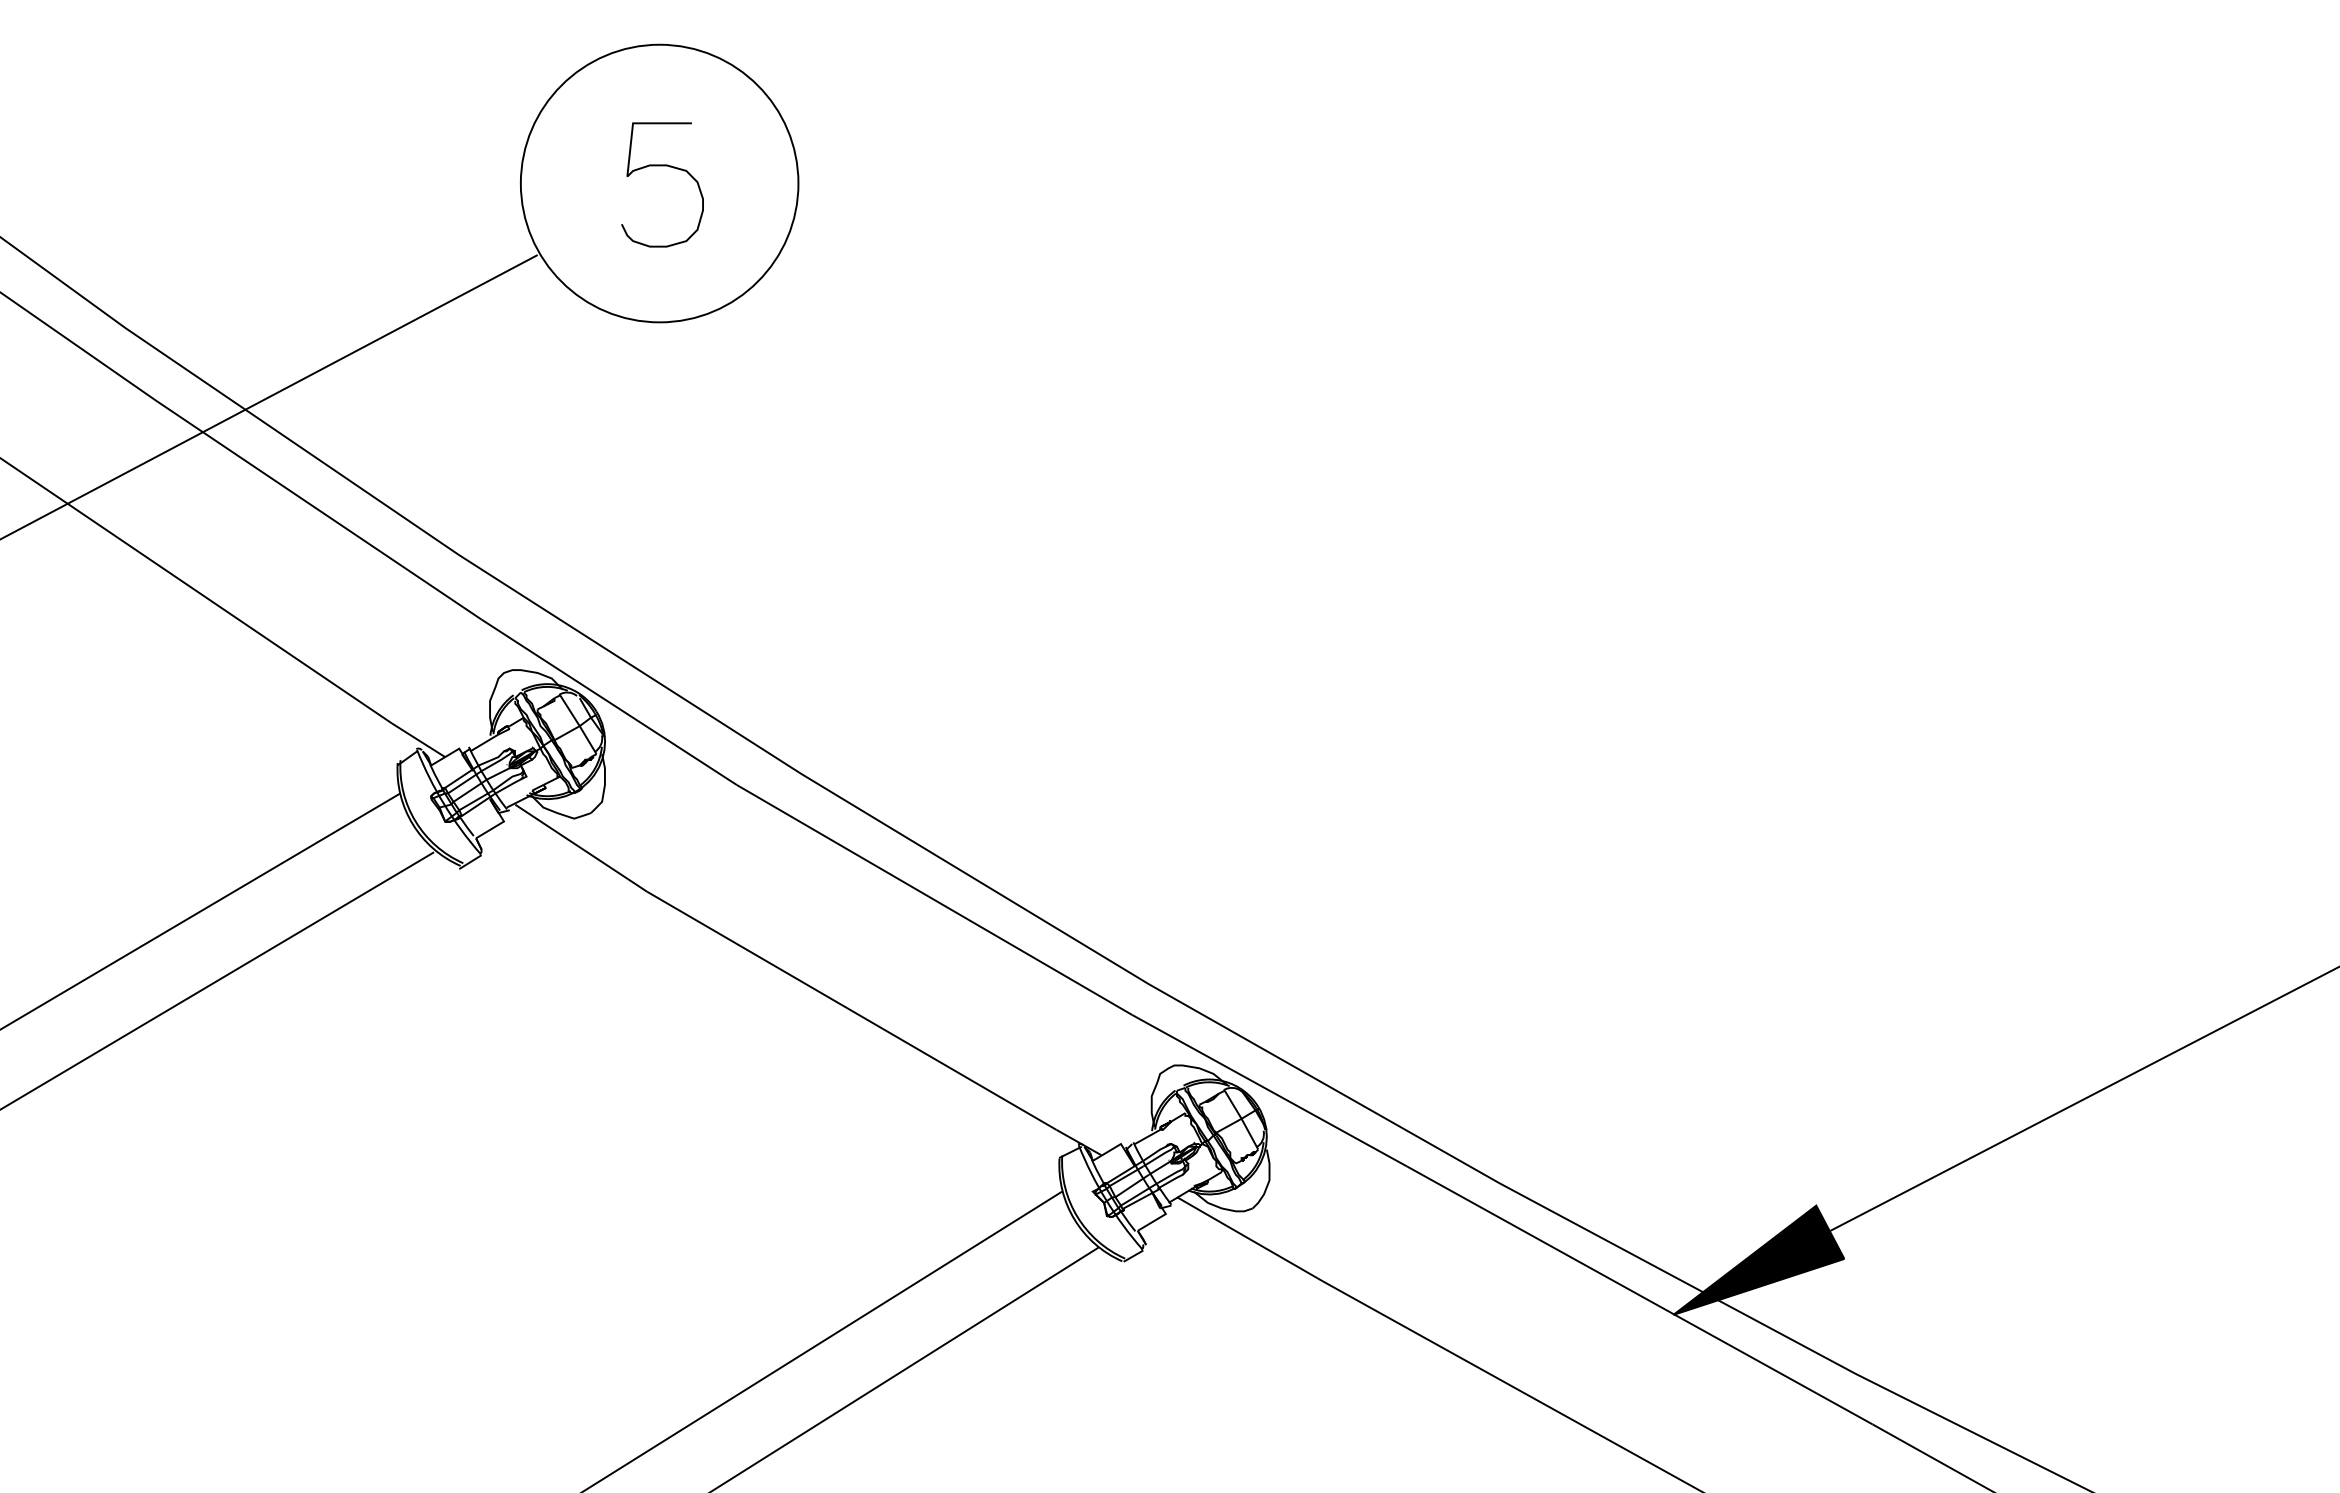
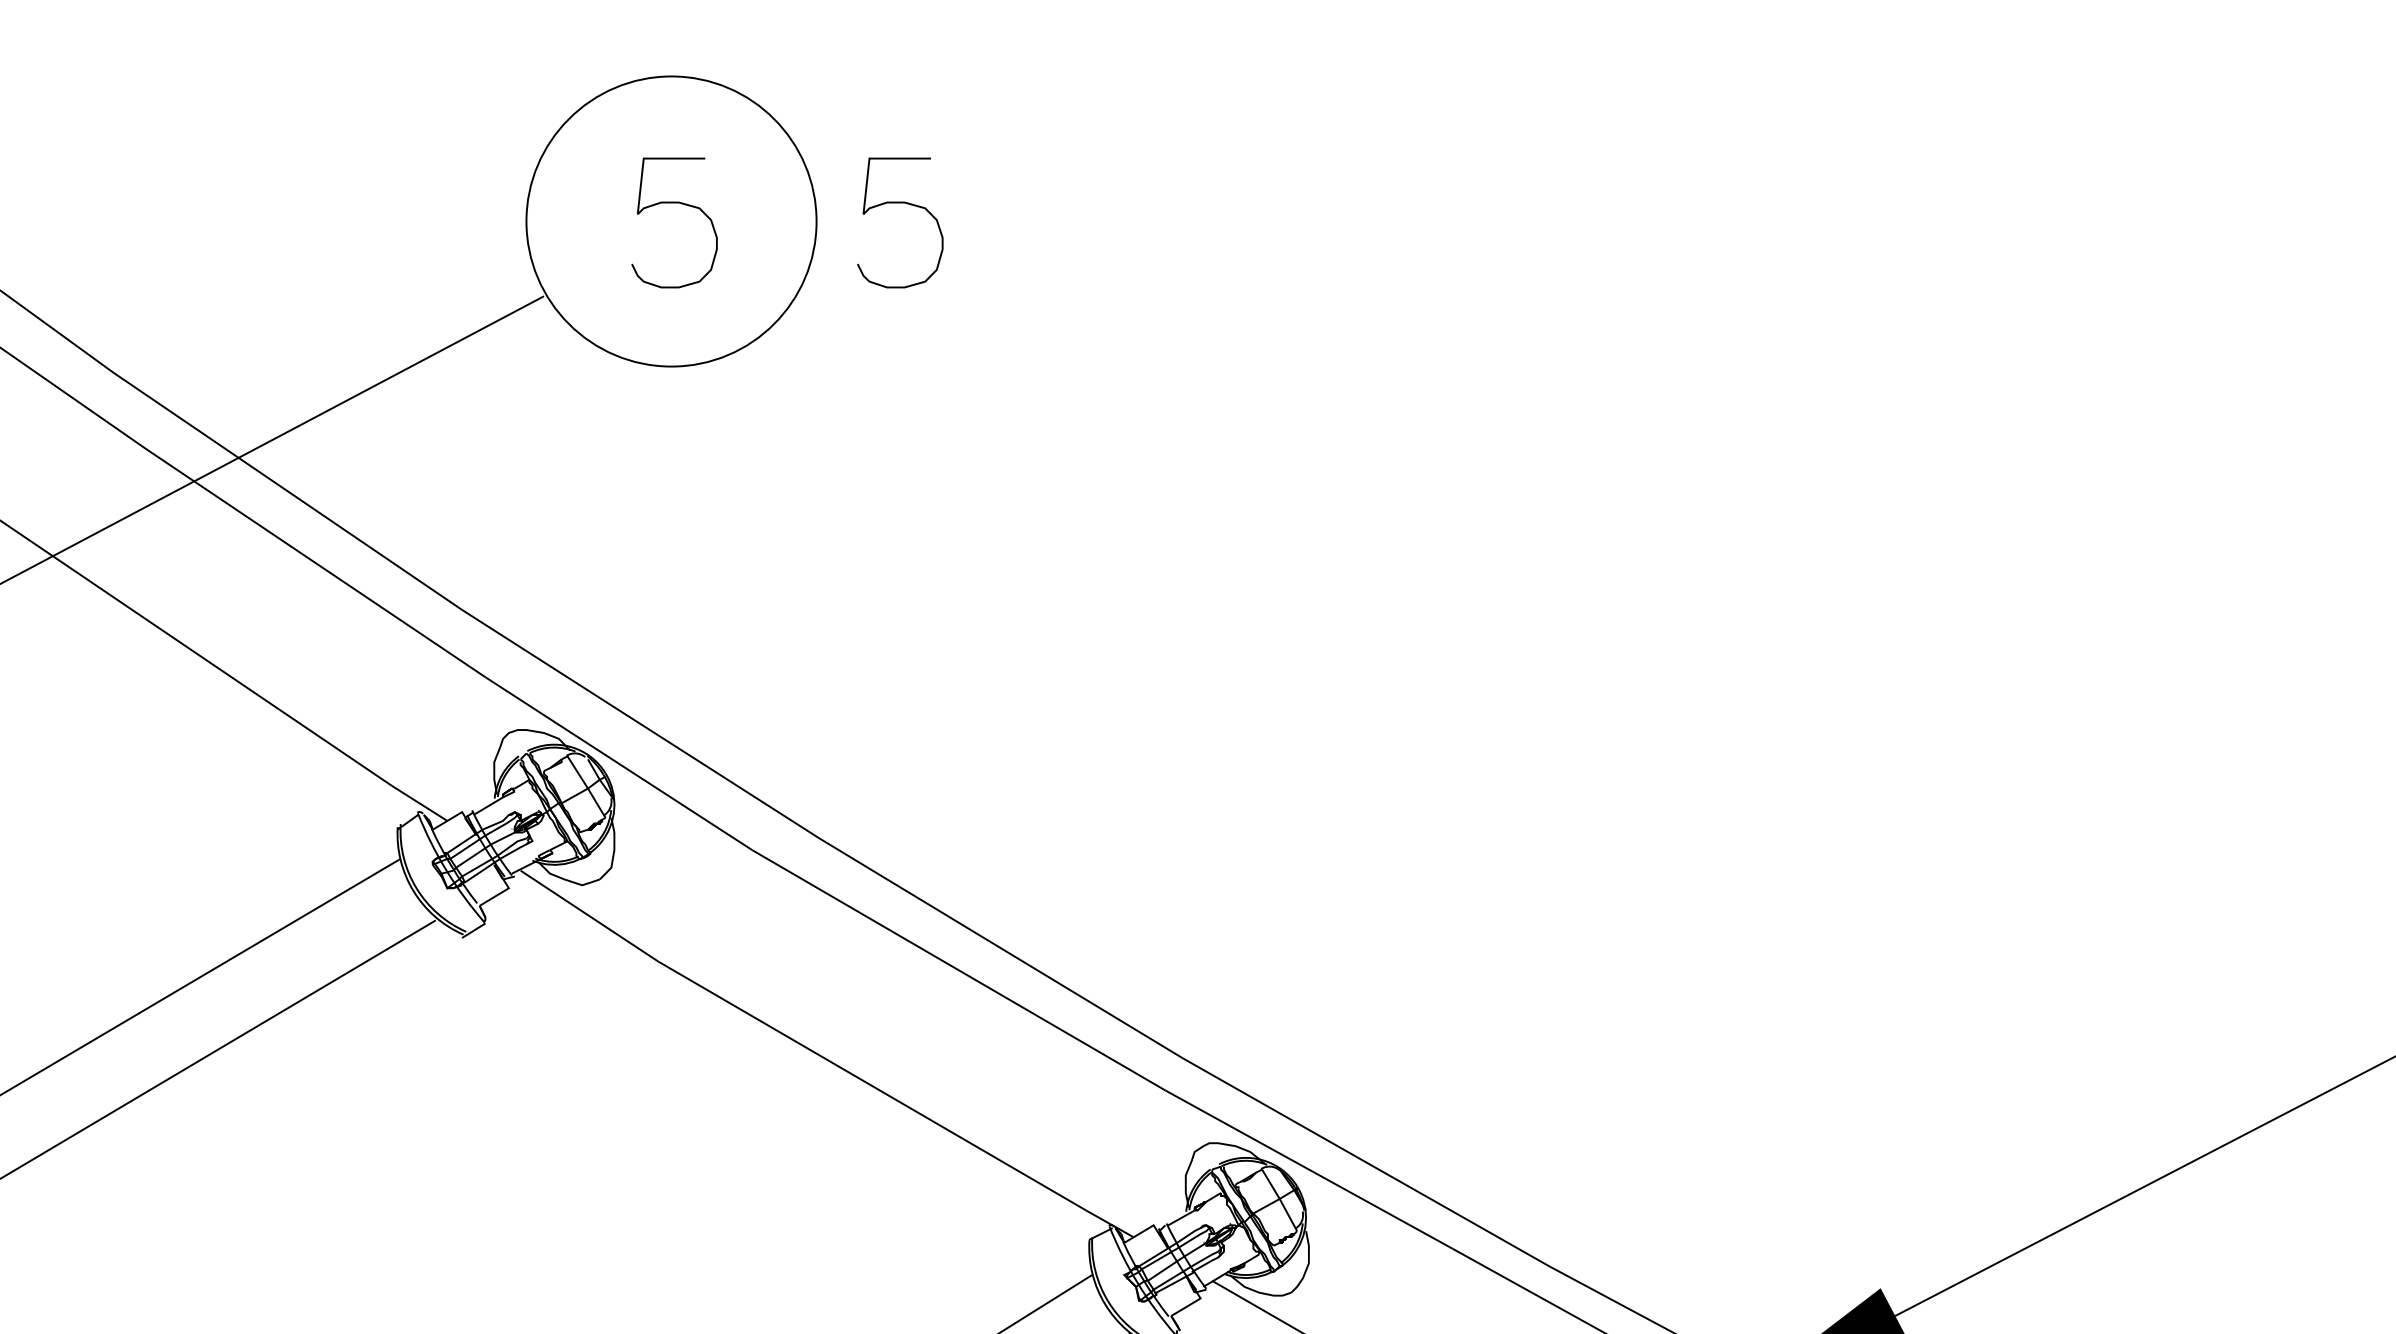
curve: (878, 166) -> (900, 203), added

